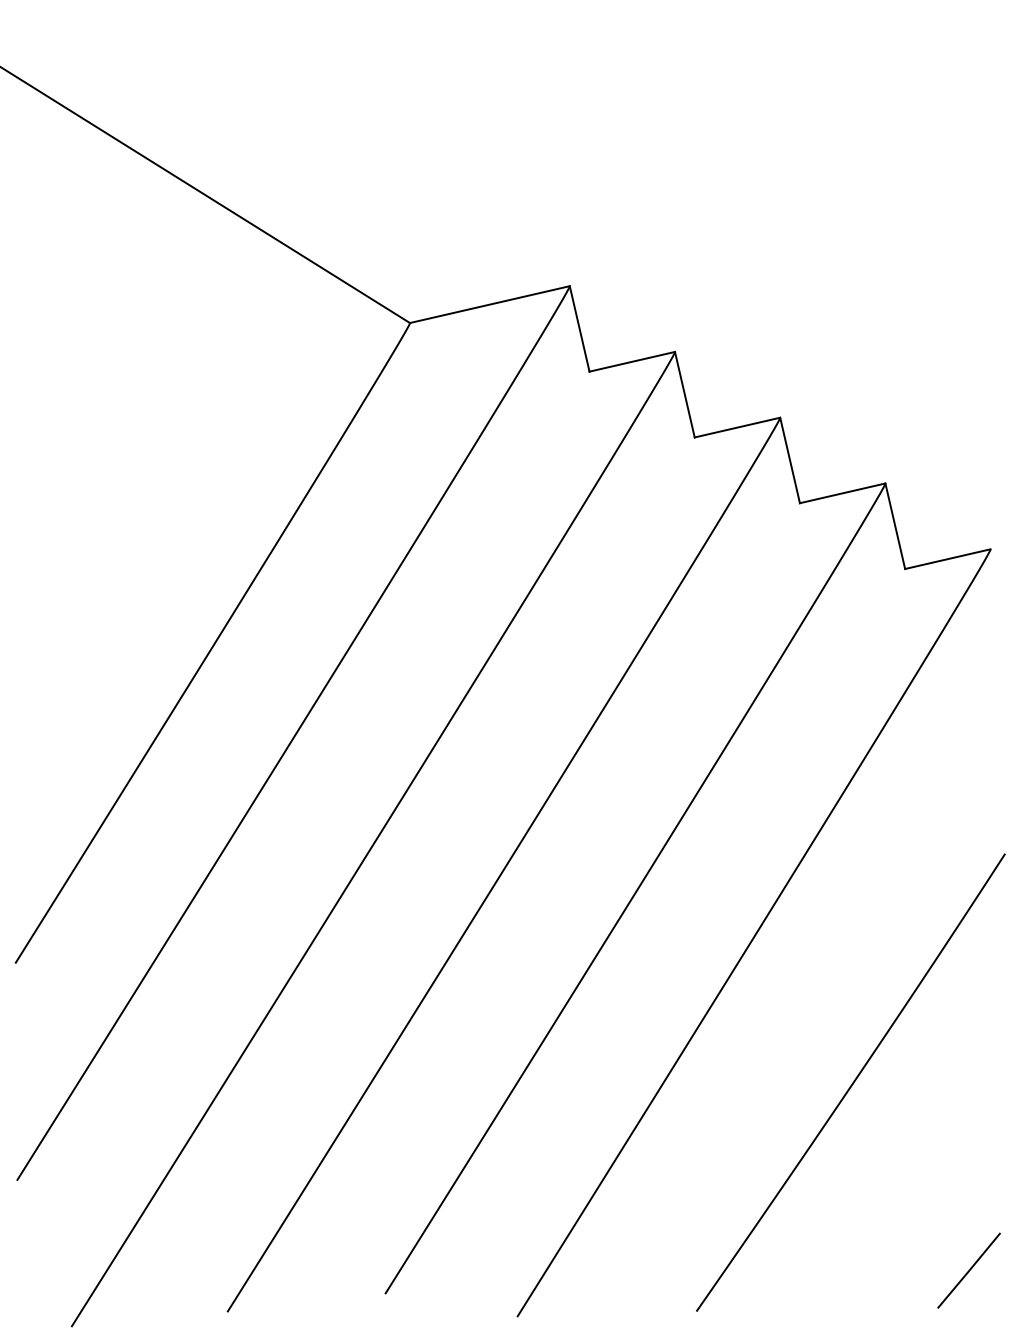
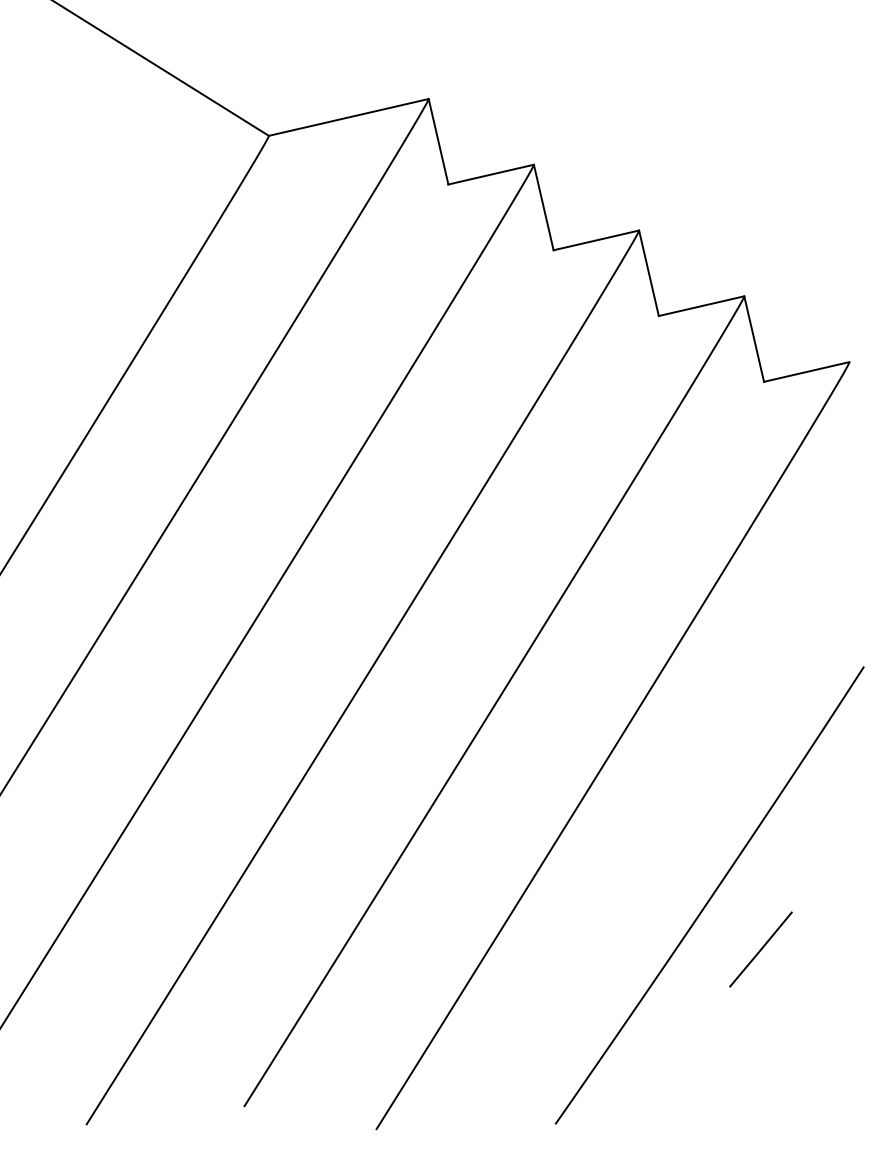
line: (968, 1270) -> (760, 949), moved

